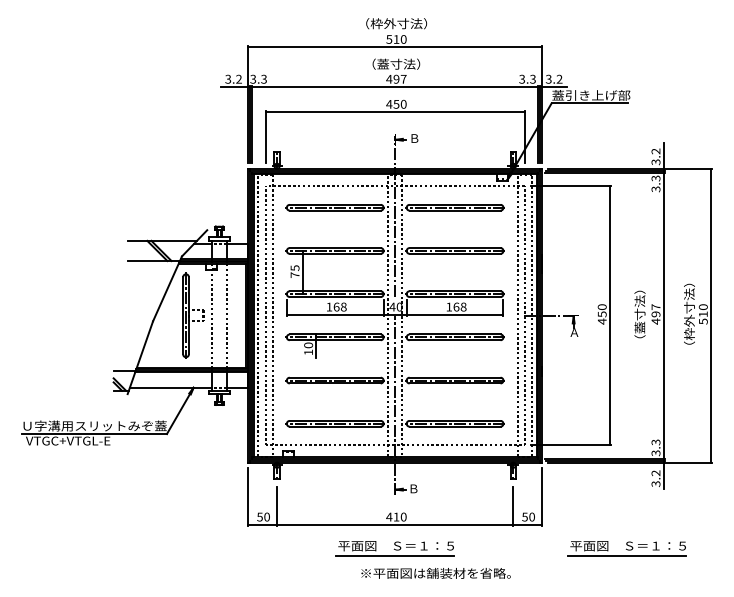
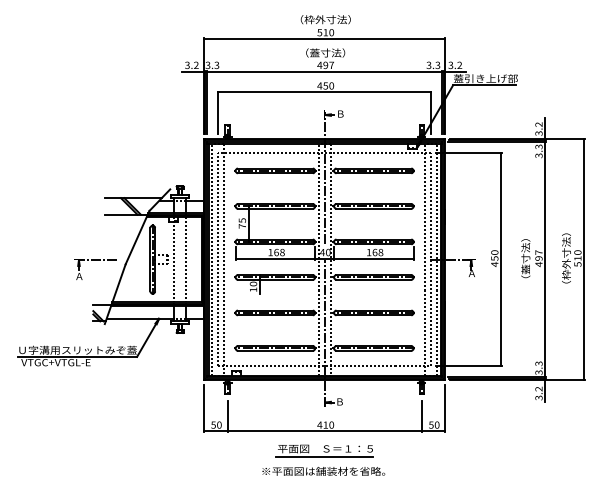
part: (115, 316) -> (94, 260), added
part: (626, 548) -> (514, 450), removed
text: (435, 573) -> (323, 471), moved

